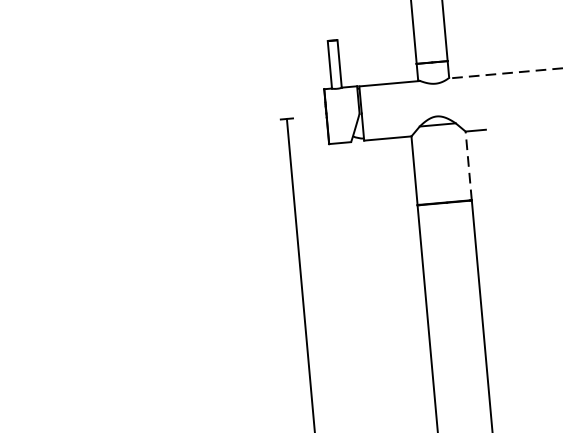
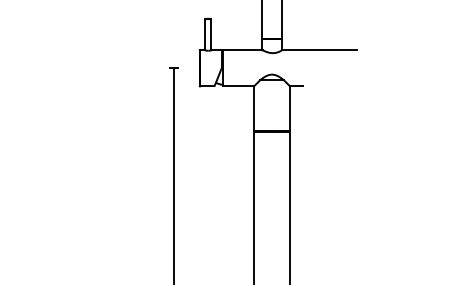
line: (505, 73) -> (319, 50), dashed -> solid
line: (468, 165) -> (289, 108), dashed -> solid

